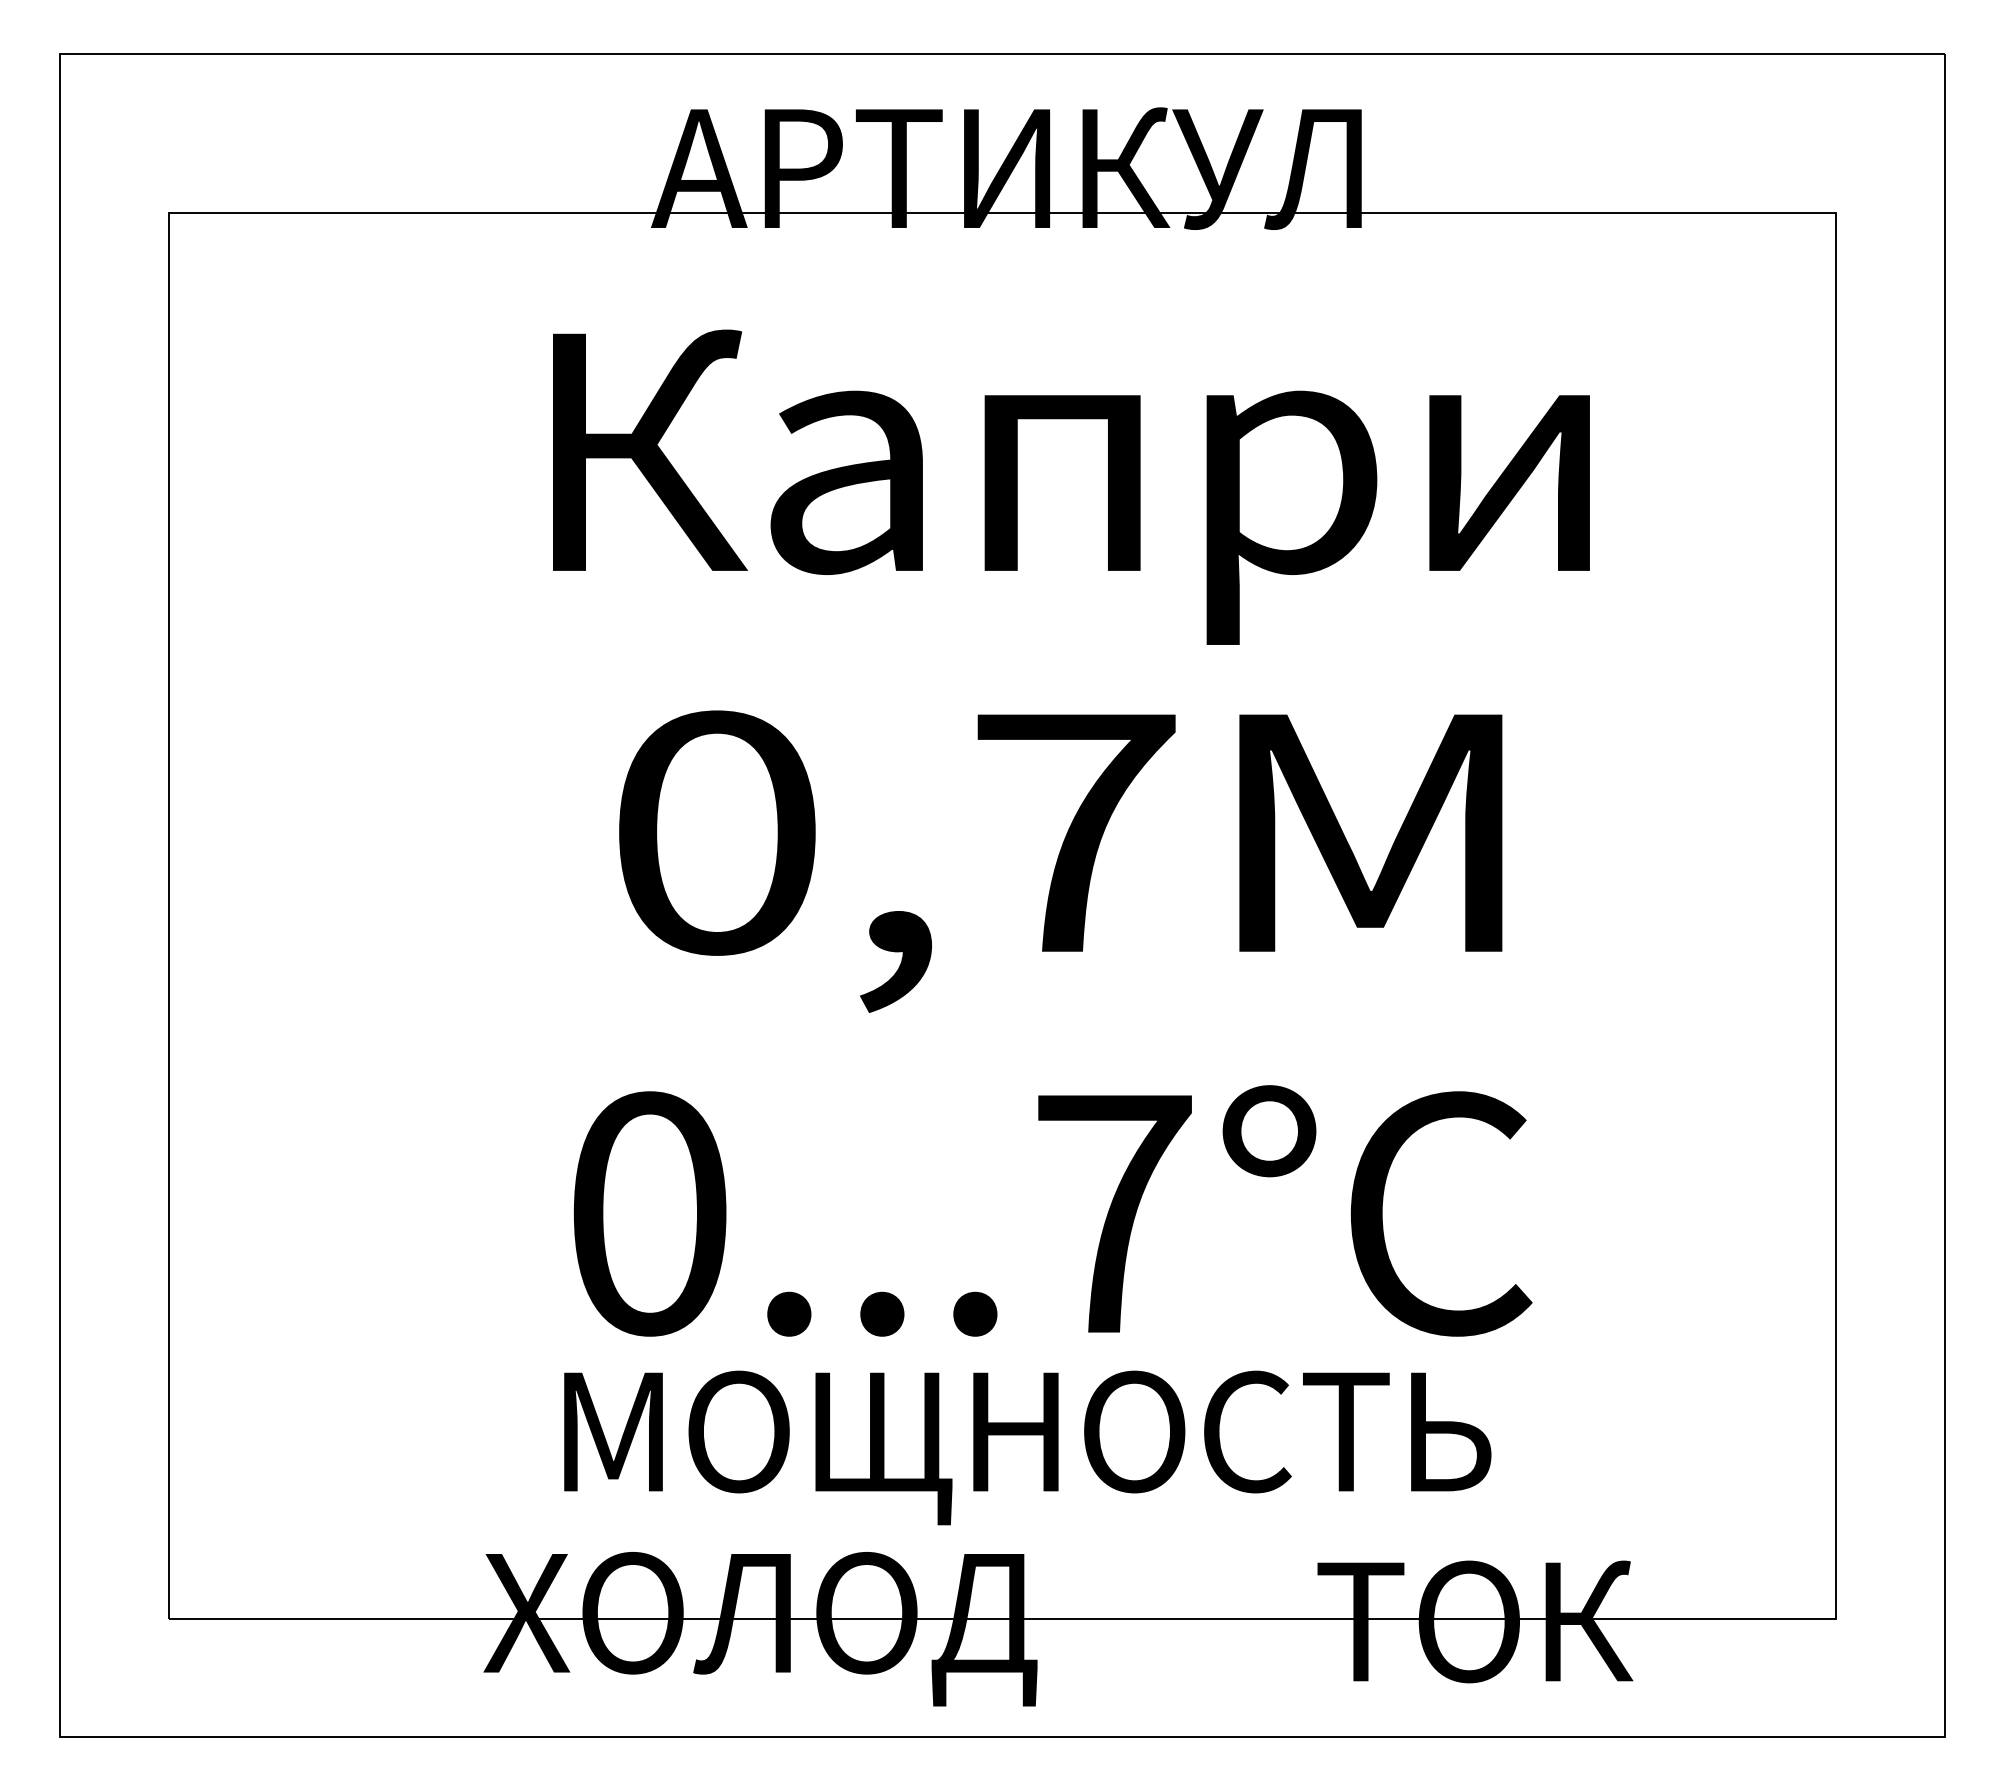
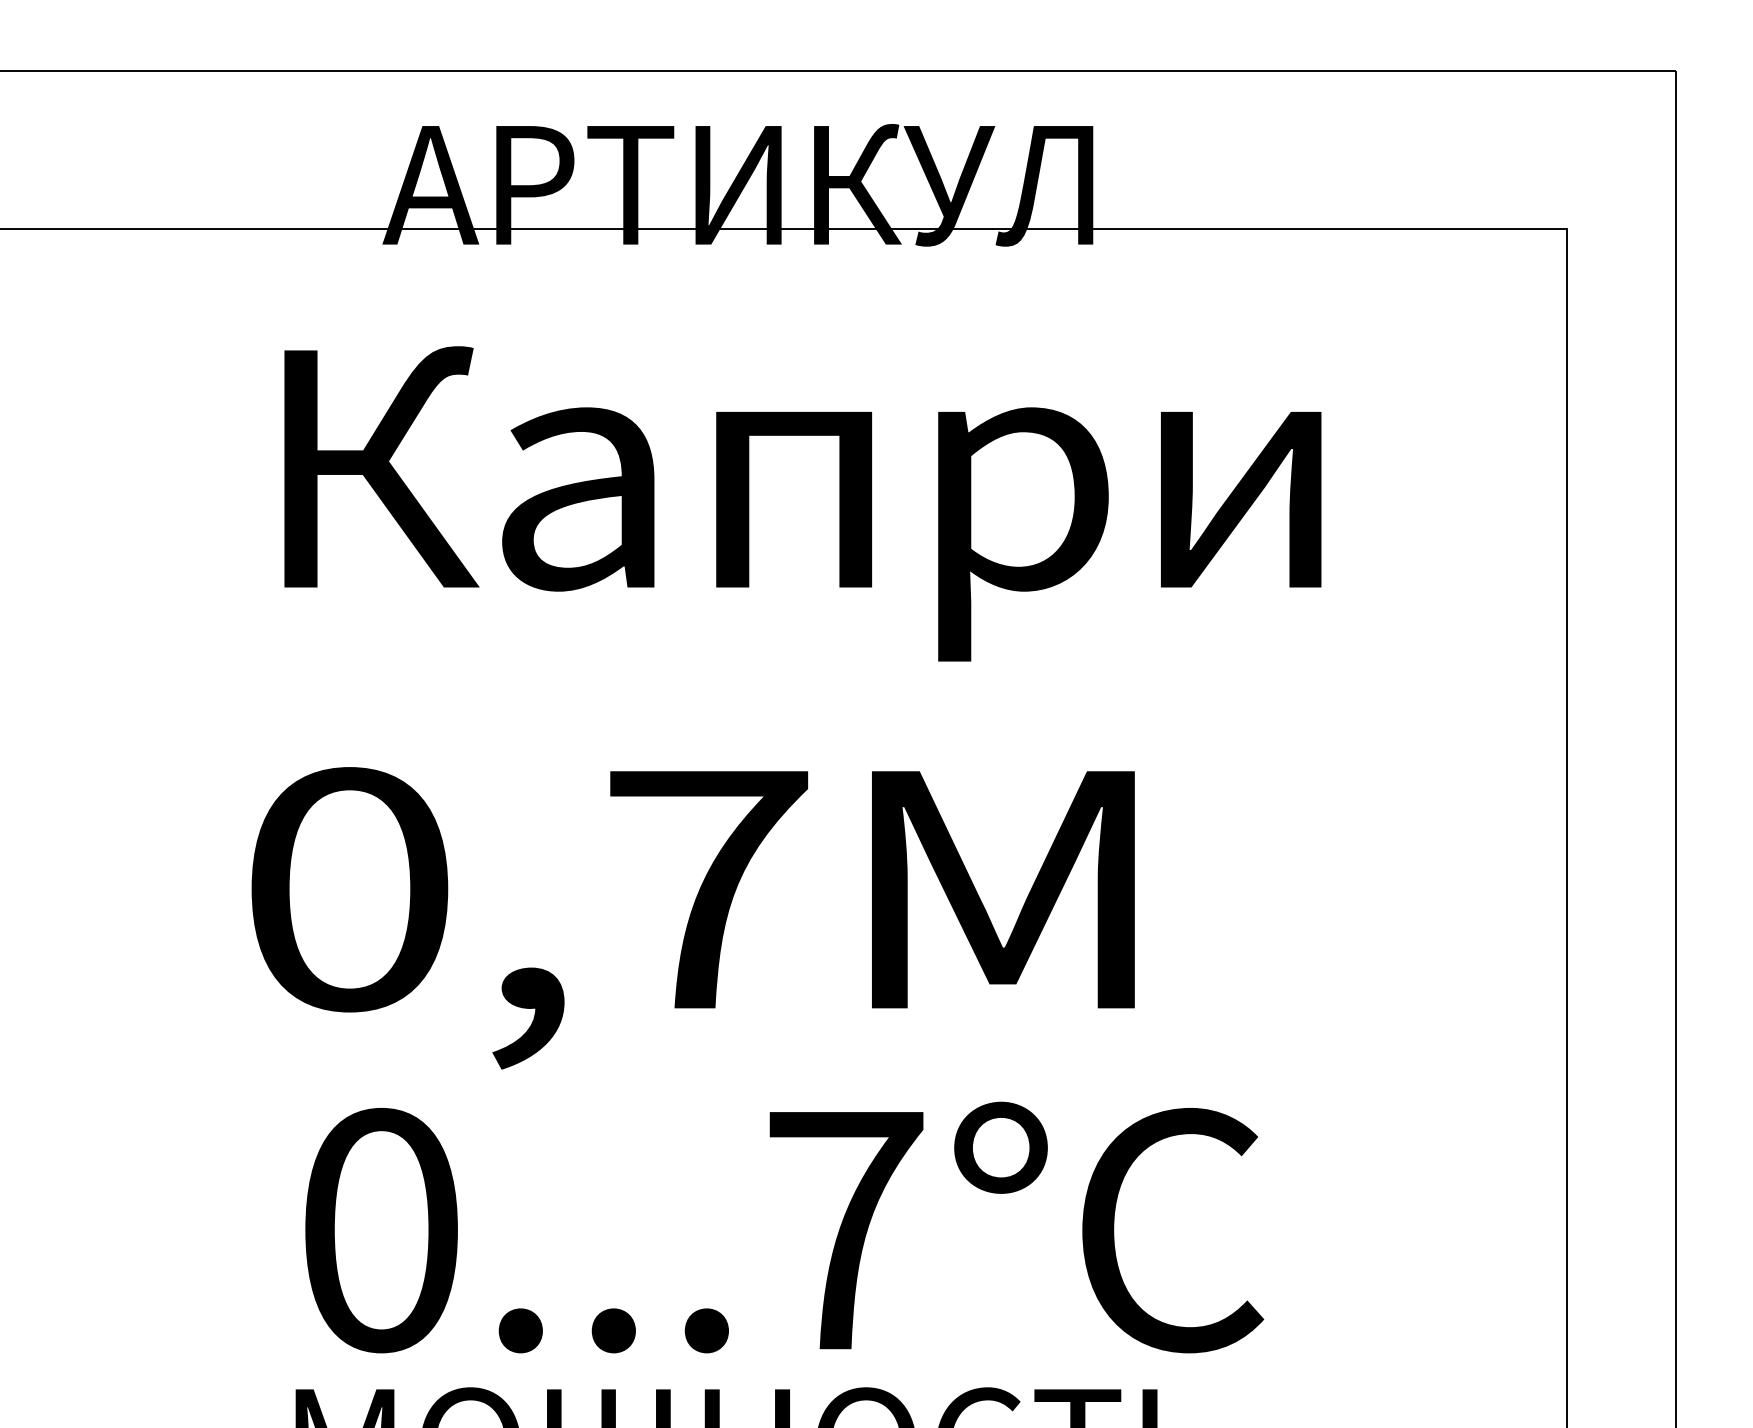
text: (1060, 861) -> (693, 918), moved

